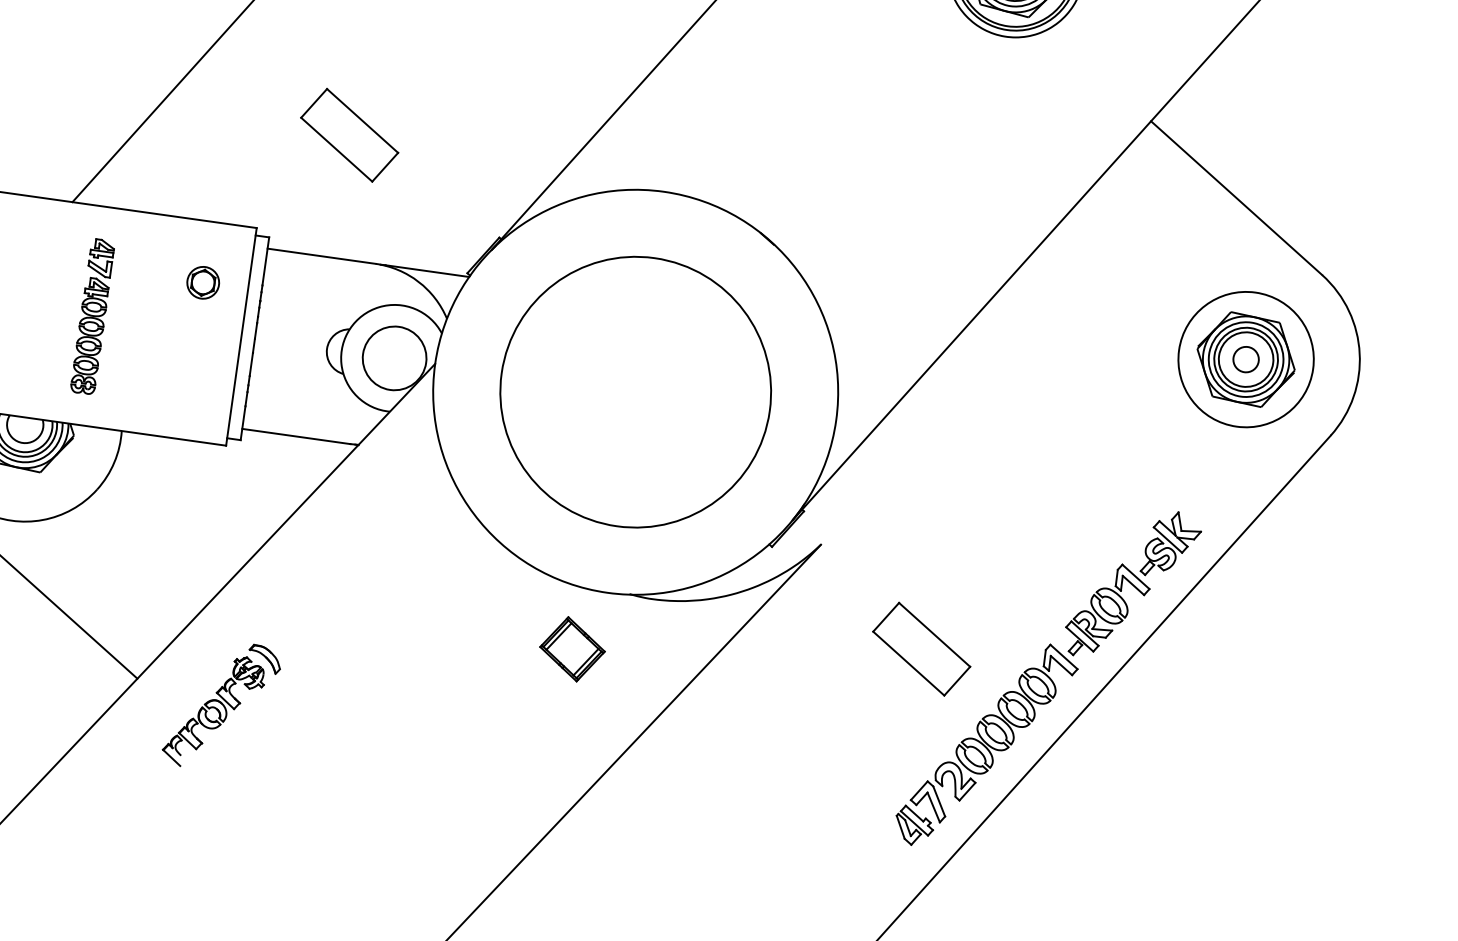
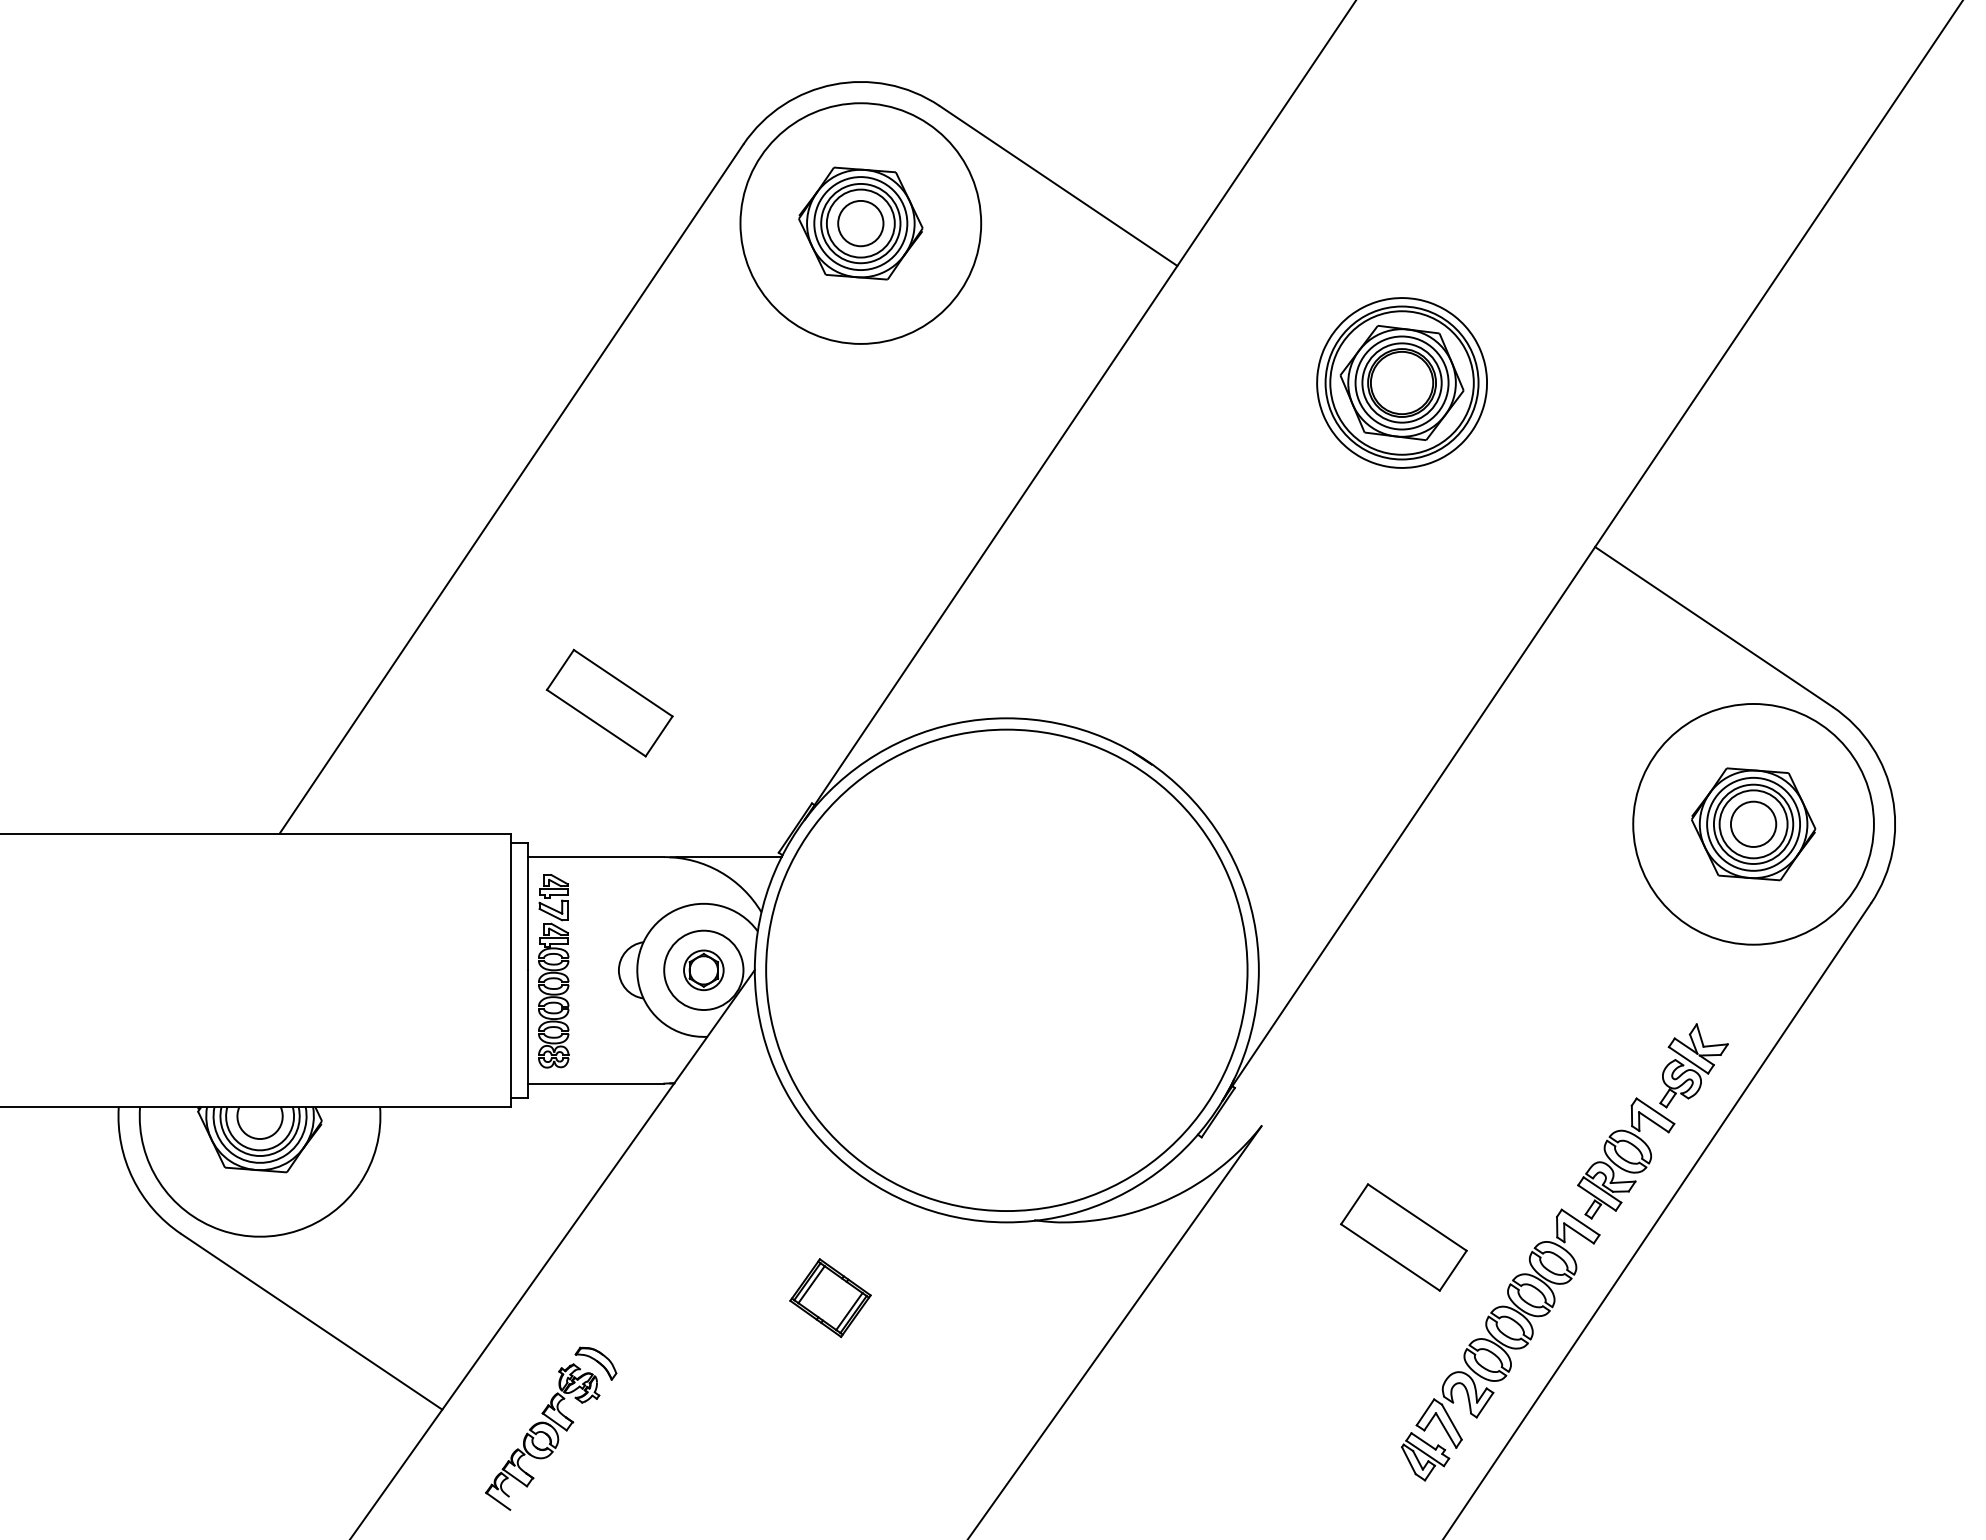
part: (202, 282) -> (703, 970), moved
part: (92, 316) -> (553, 971), moved
circle: (1246, 358) -> (1753, 823), size x1.43
circle: (1246, 358) -> (1753, 823), size x1.43
circle: (635, 391) -> (1006, 969), size x1.43
part: (572, 649) -> (830, 1298), moved

